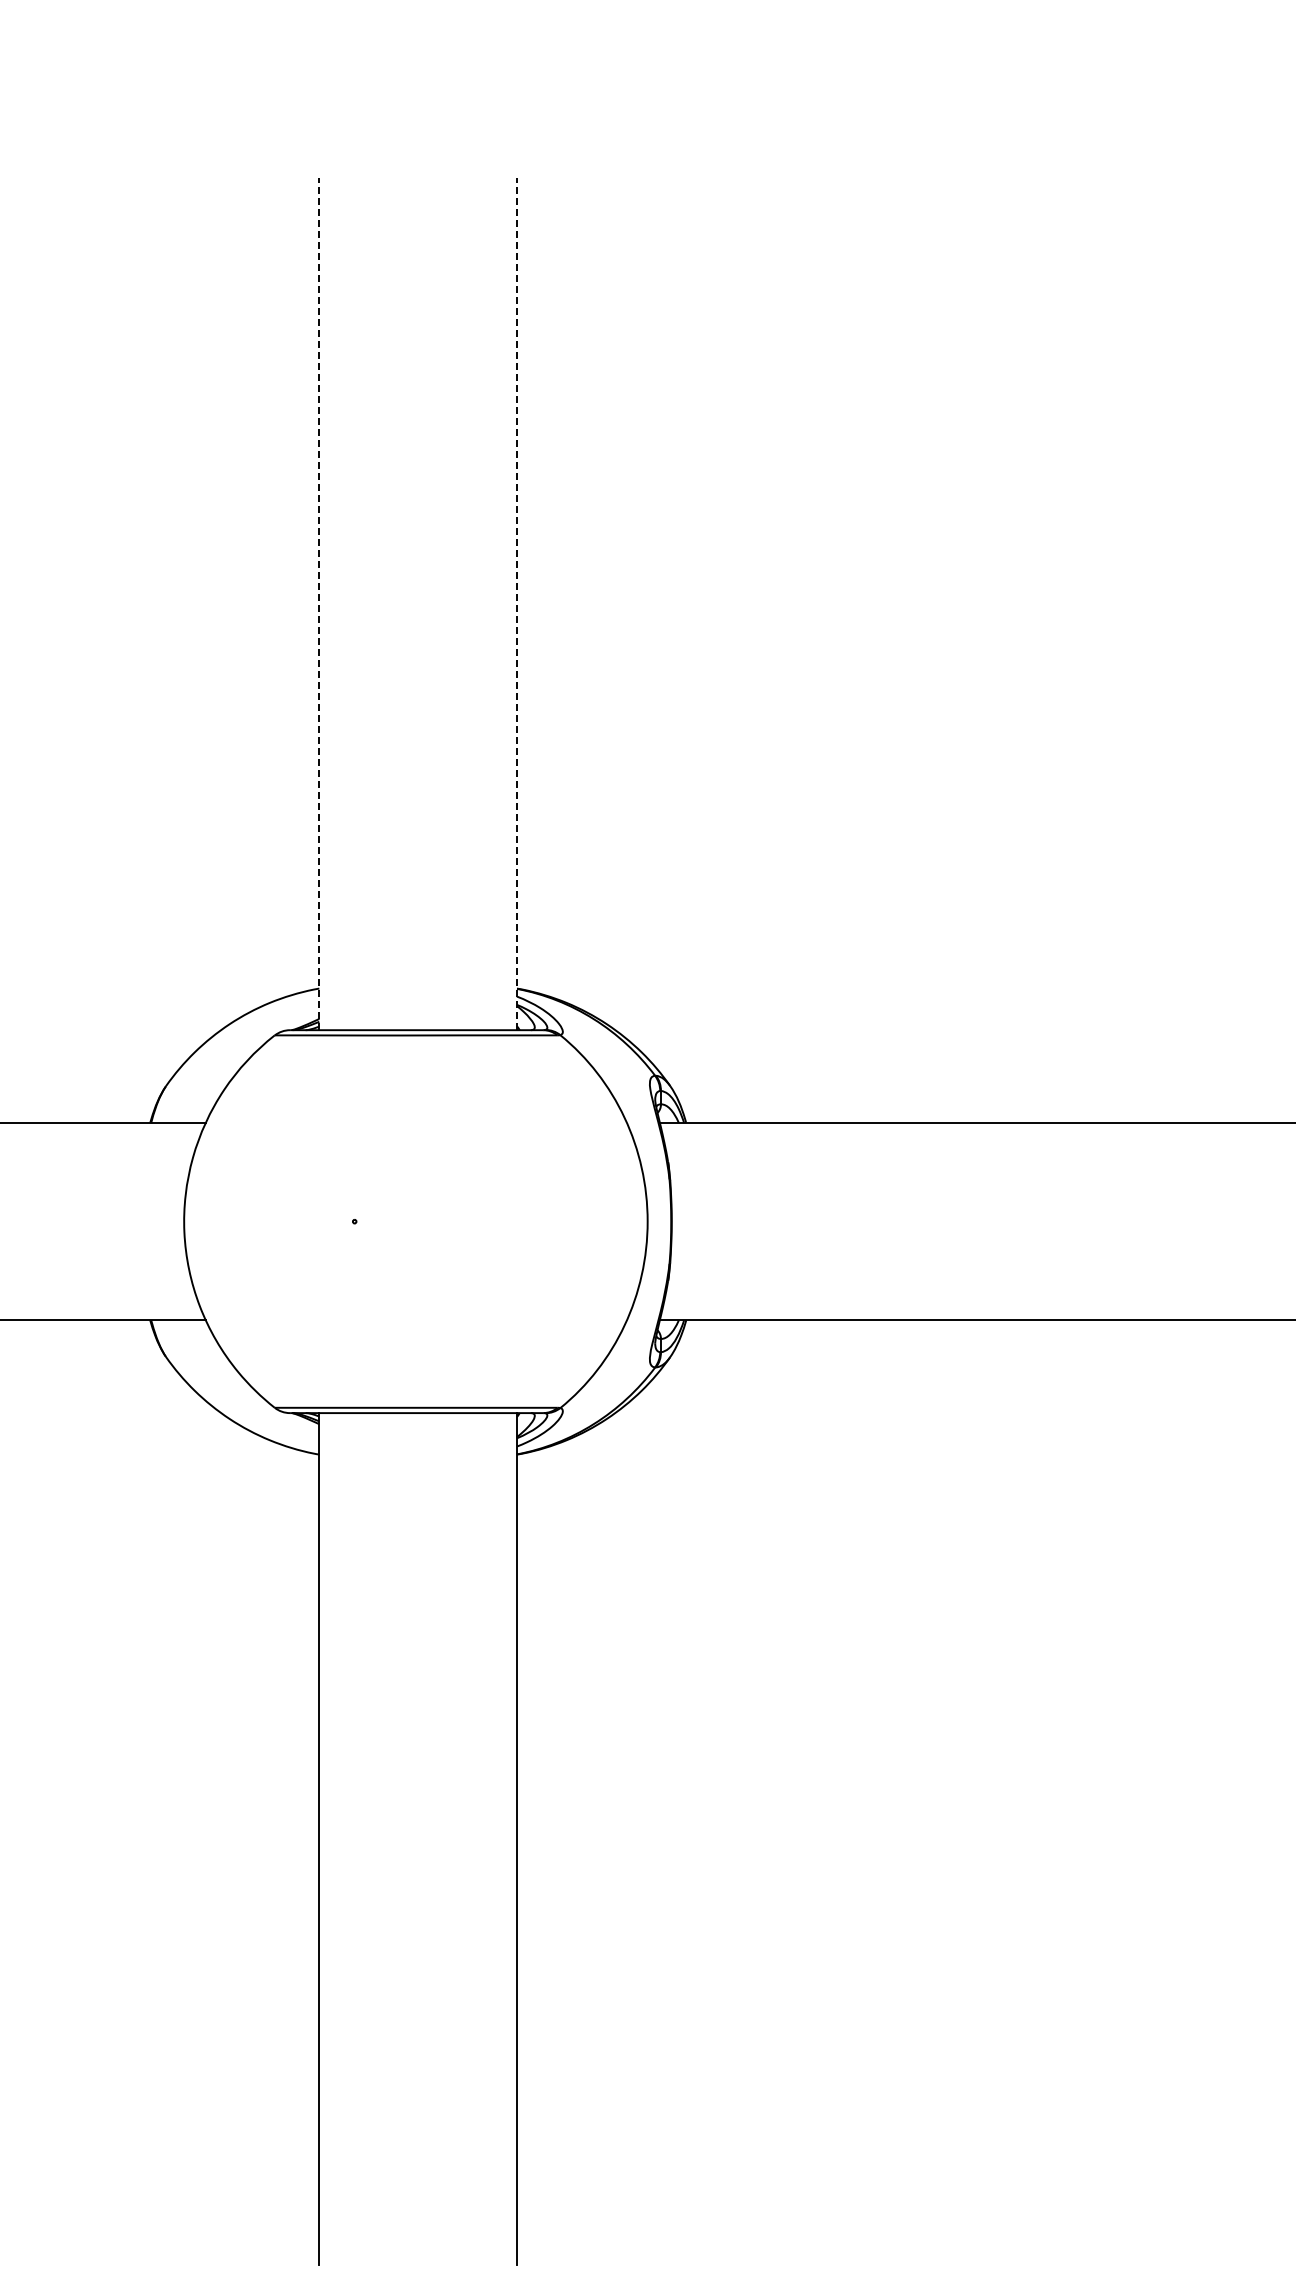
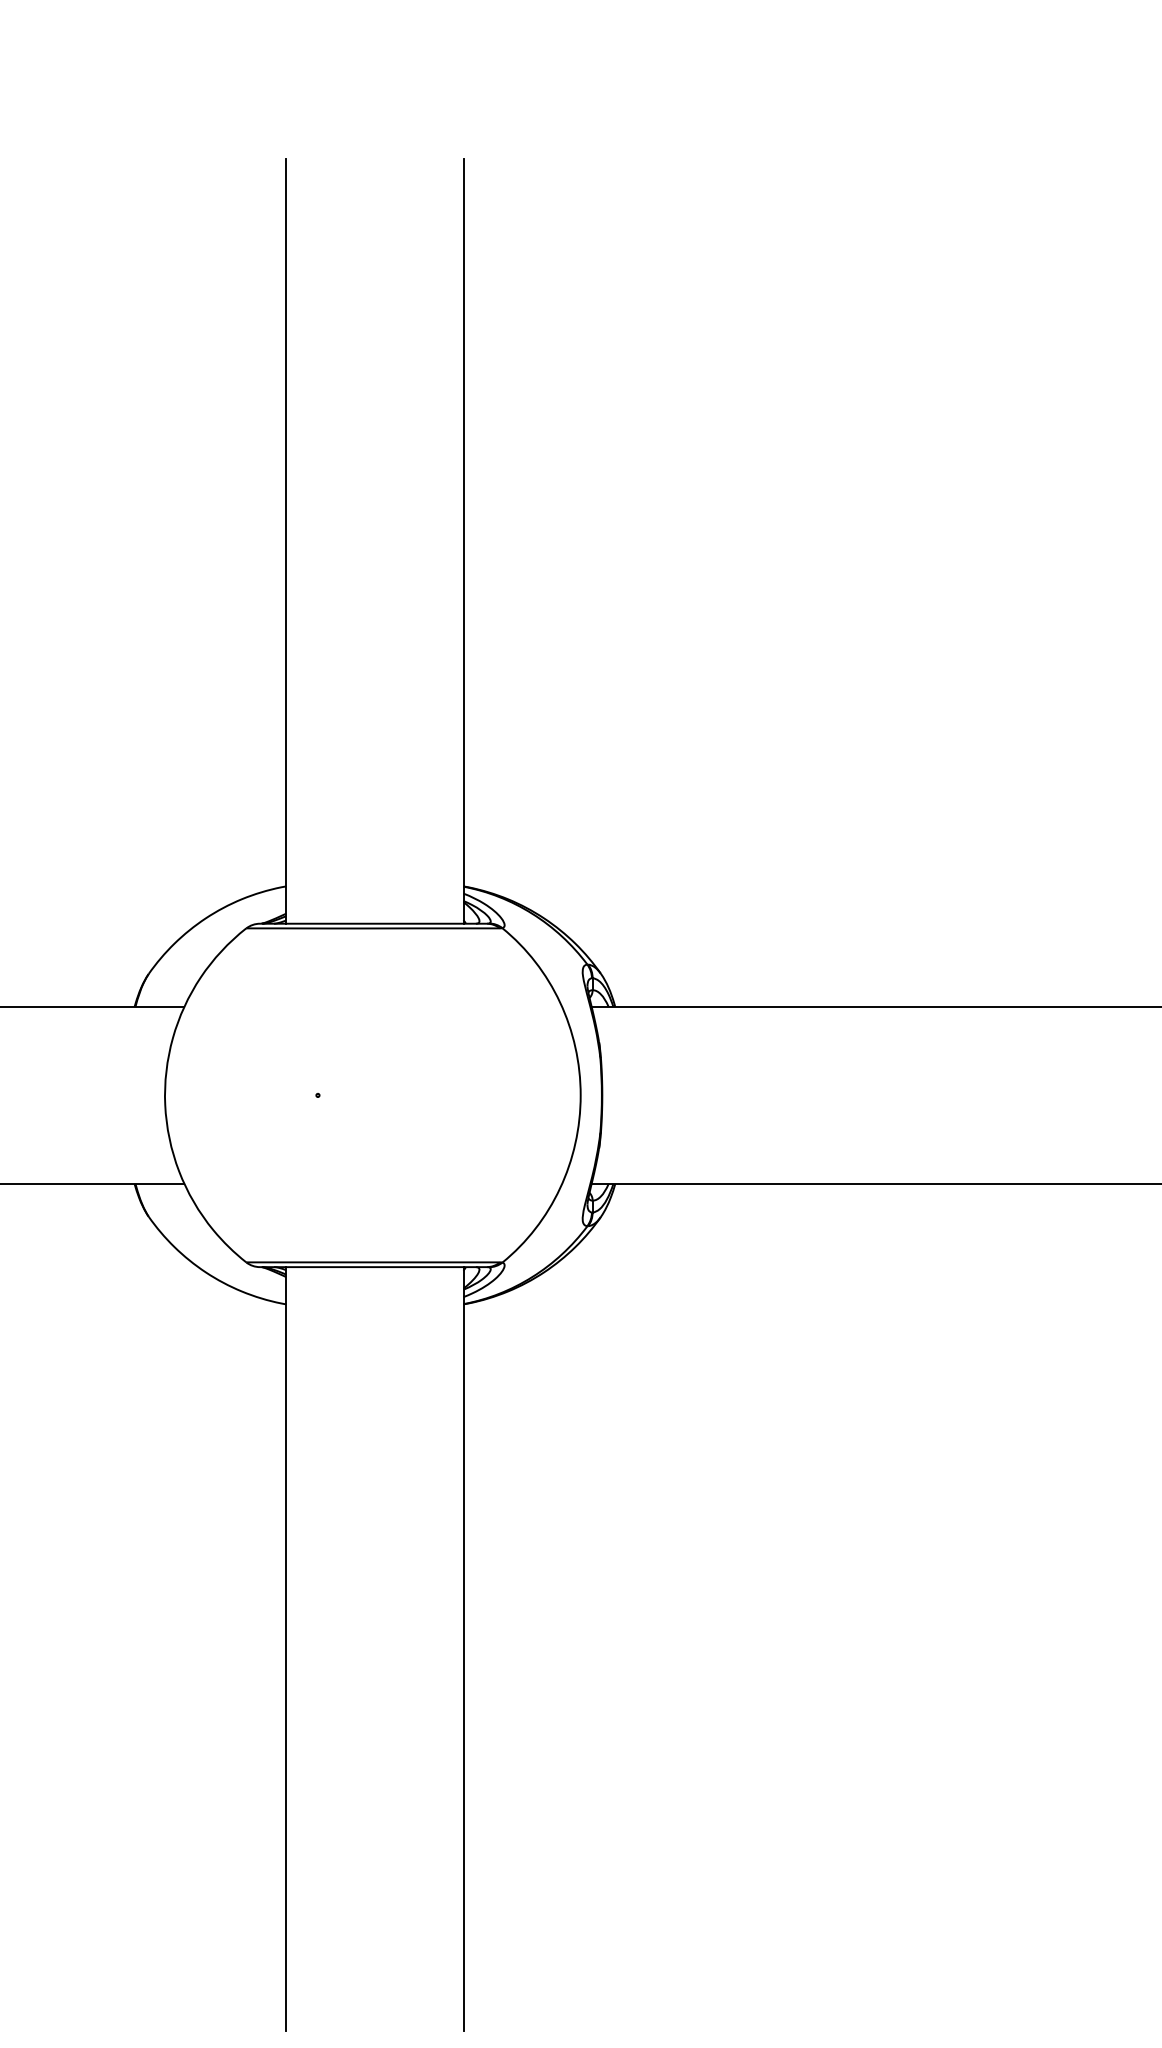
line: (319, 603) -> (286, 541), dashed -> solid
line: (517, 603) -> (463, 541), dashed -> solid

